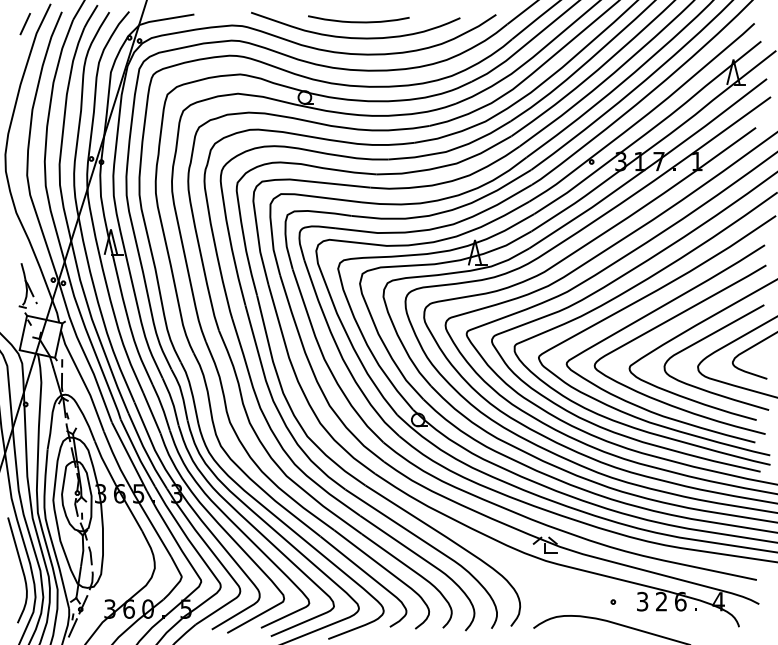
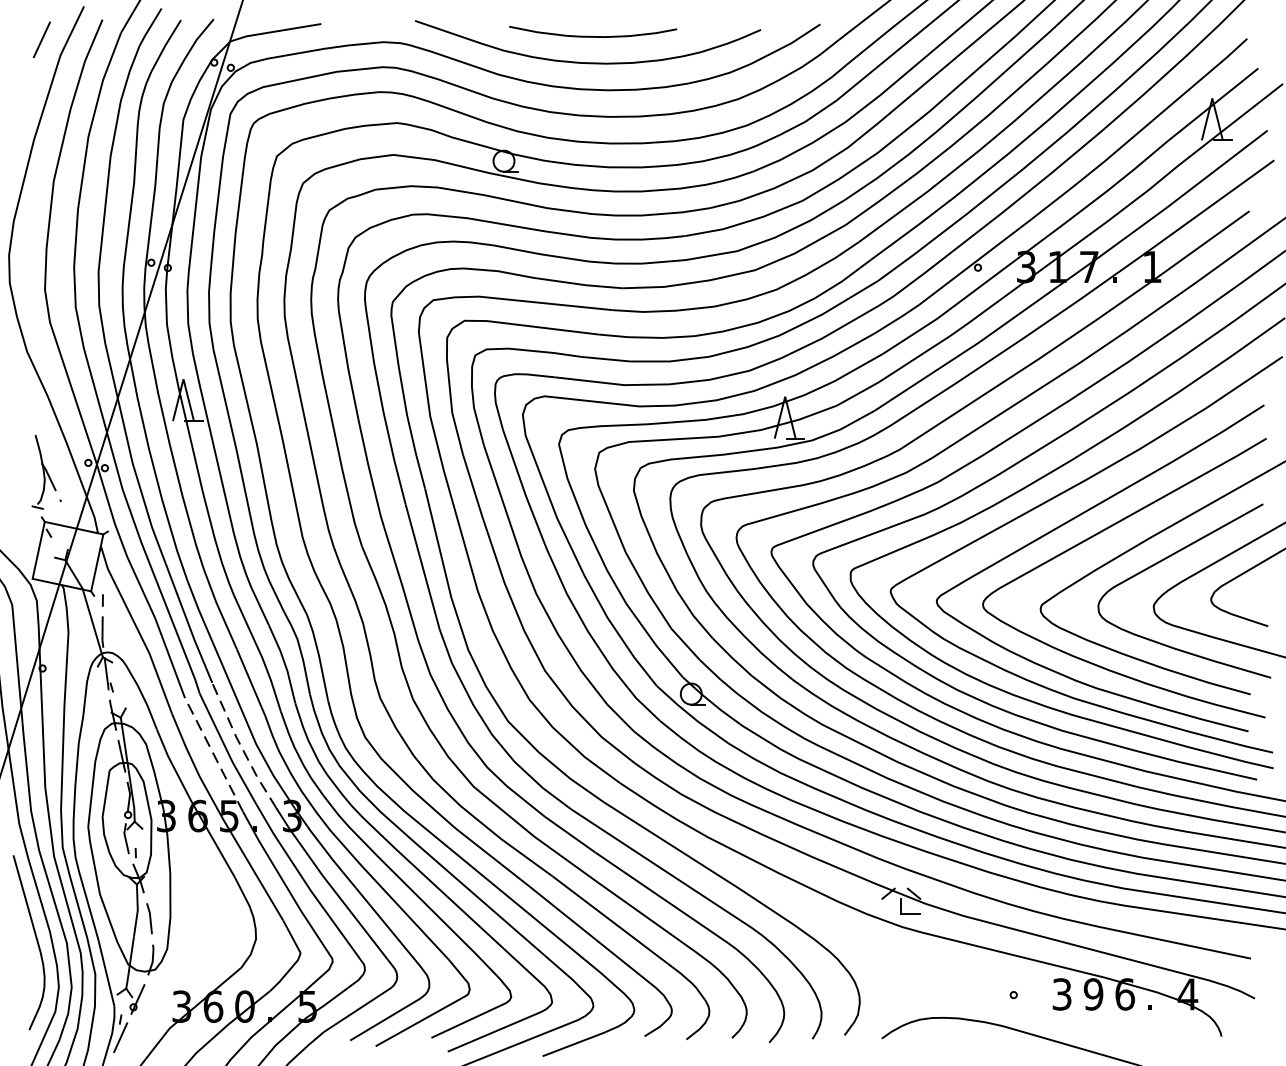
line: (145, 451) -> (240, 746), solid -> dashed
line: (129, 456) -> (214, 754), solid -> dashed
text: (661, 601) -> (1093, 994), 2 -> 9

